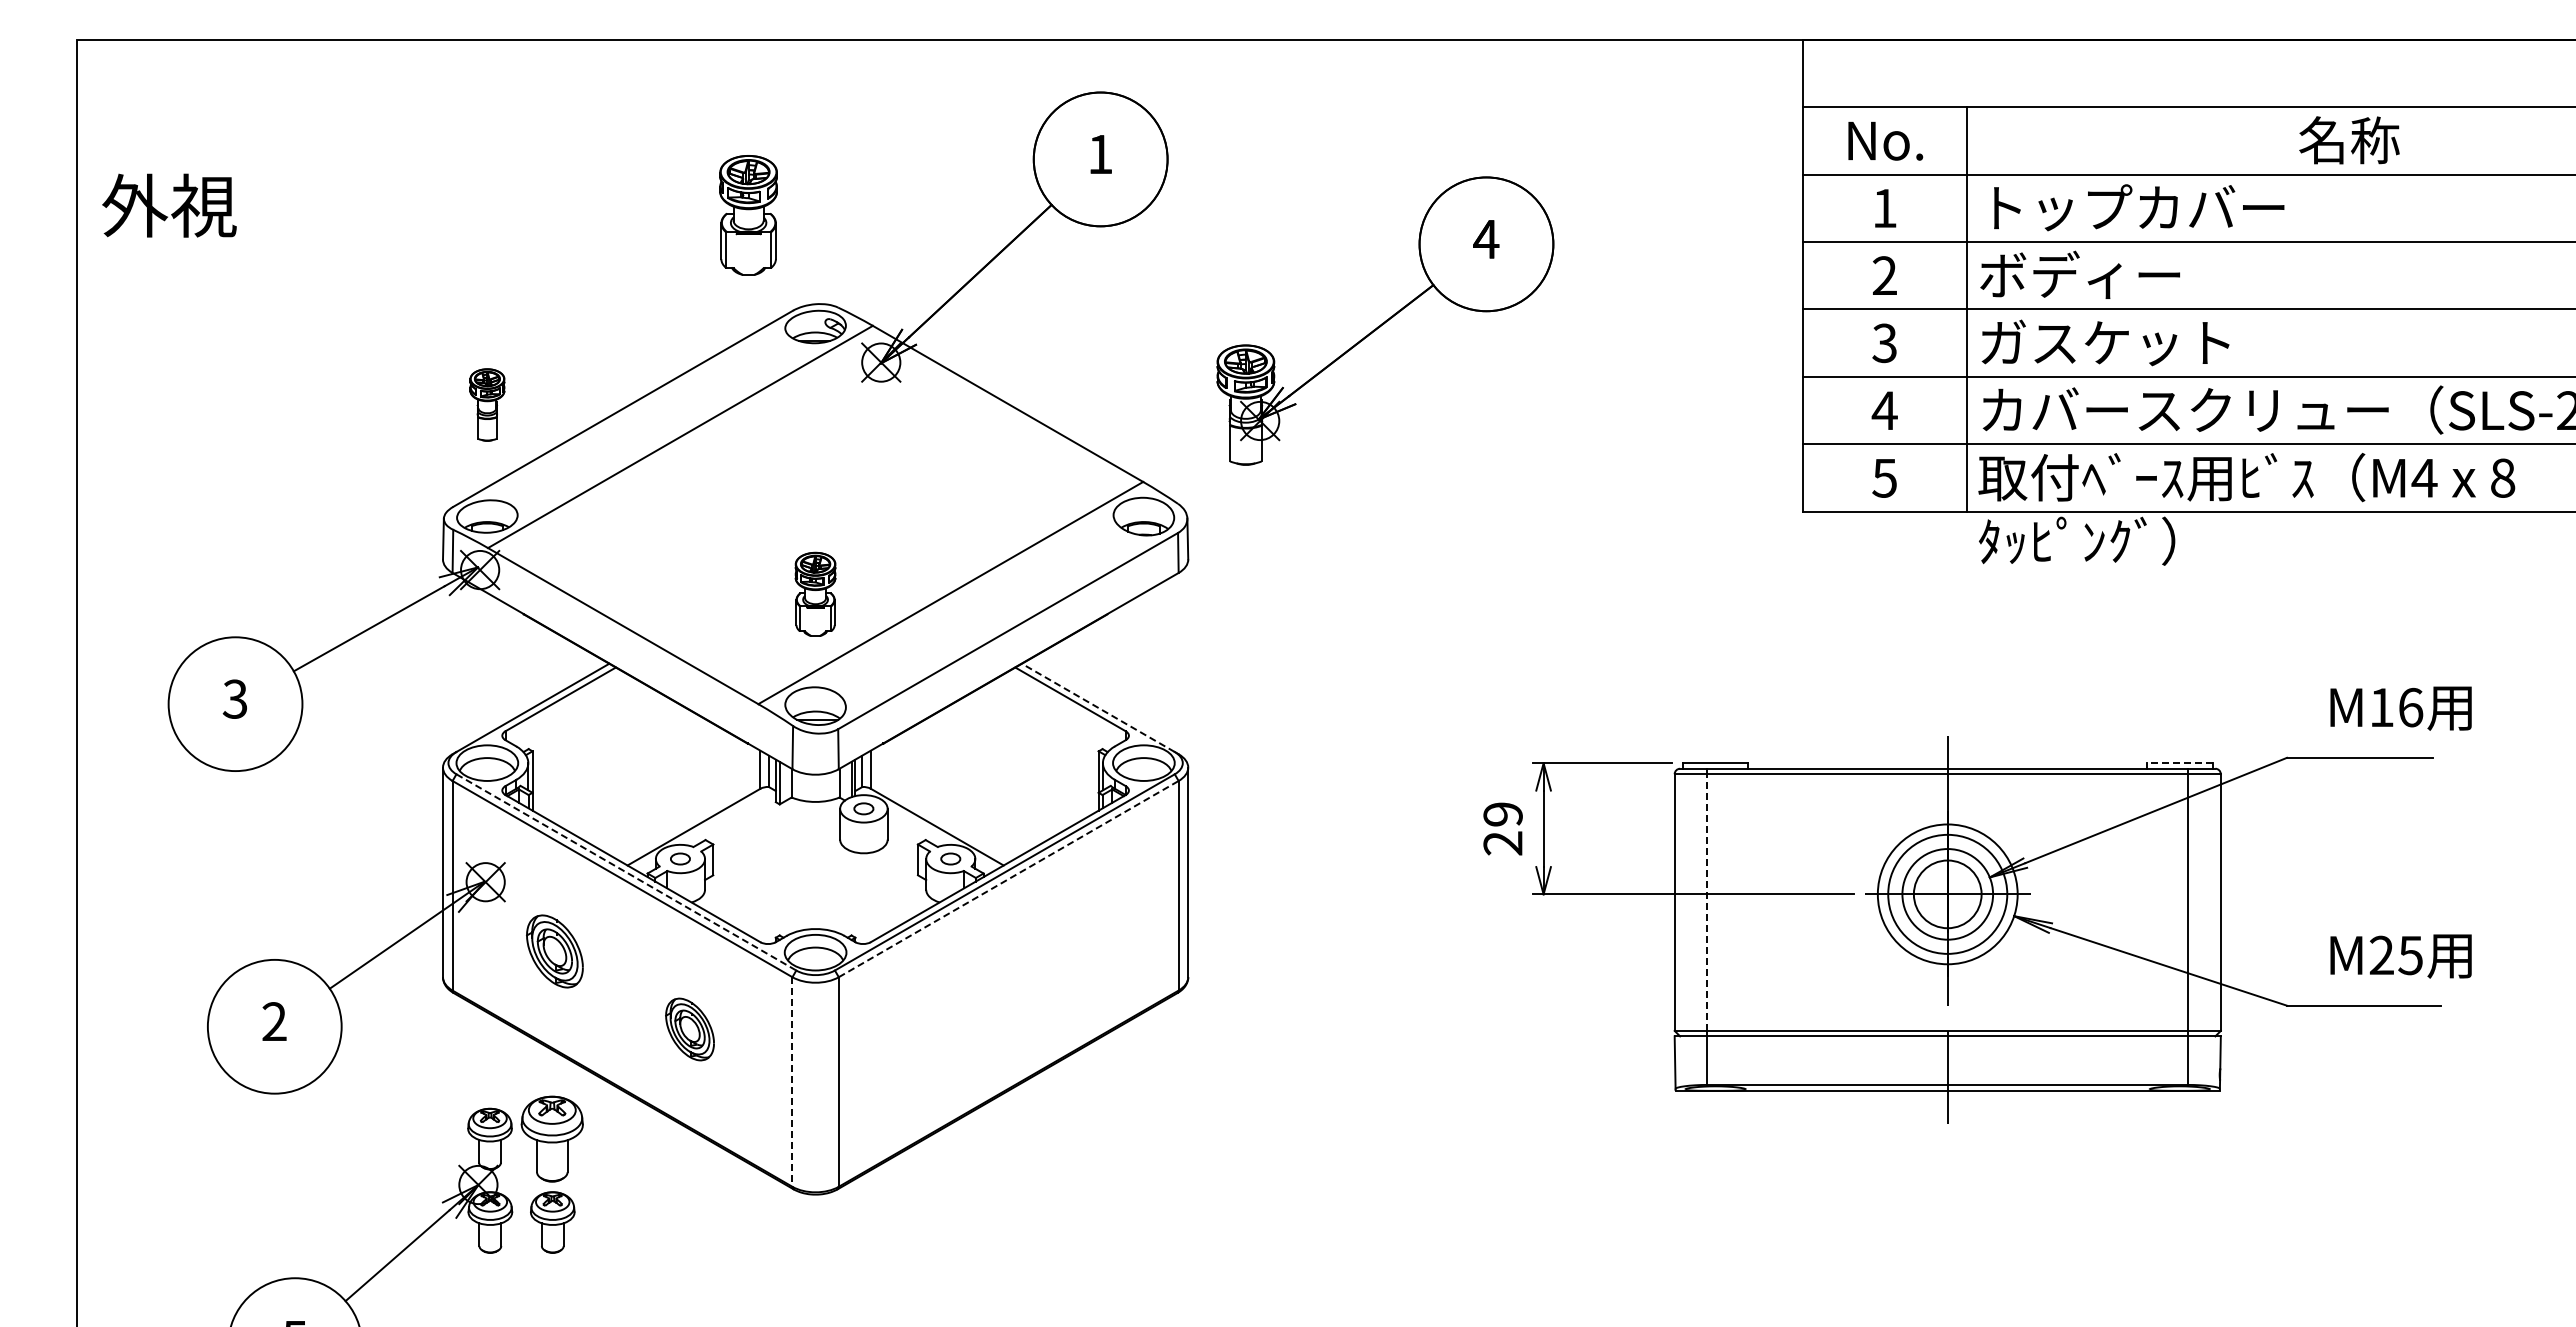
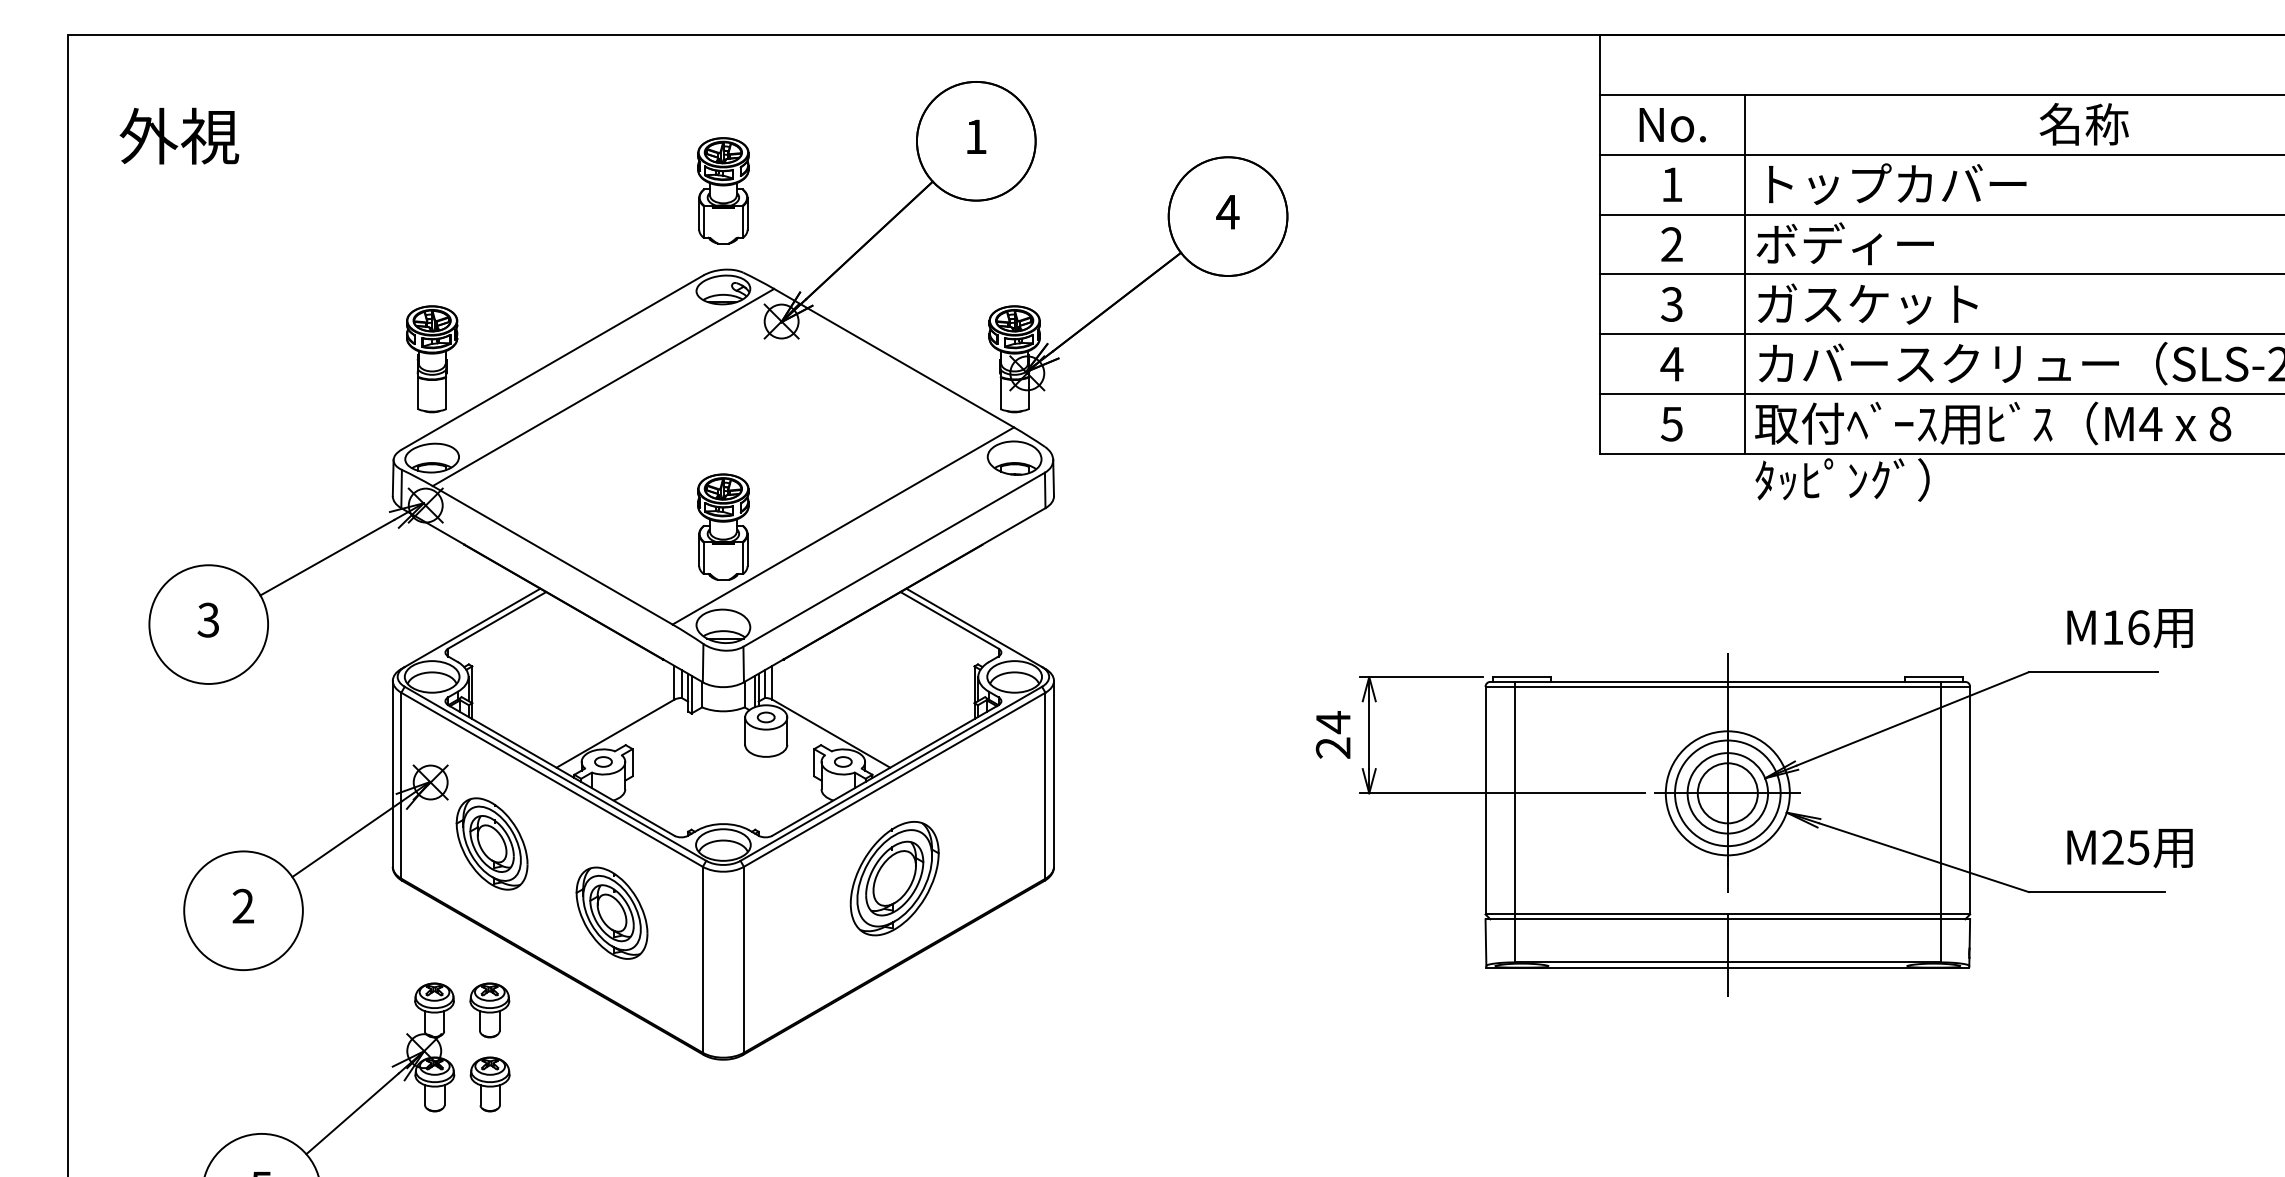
text: (169, 205) -> (179, 136), moved
part: (748, 215) -> (723, 191), moved
part: (1385, 320) -> (1138, 284), moved
part: (487, 404) -> (432, 358), size x1.67
part: (815, 594) -> (723, 527), size x1.43
line: (1097, 707) -> (973, 627), dashed -> solid
line: (2179, 763) -> (1933, 677), dashed -> solid
text: (1502, 814) -> (1332, 722), 29 -> 24
line: (626, 872) -> (555, 773), dashed -> solid
line: (1009, 878) -> (895, 779), dashed -> solid
line: (1707, 902) -> (1514, 800), dashed -> solid
part: (554, 951) -> (491, 844), size x1.43
part: (1008, 990) -> (894, 878), added
part: (689, 1029) -> (611, 913), size x1.67
line: (792, 1082) -> (702, 960), dashed -> solid
part: (552, 1138) -> (489, 1009), size x0.71

